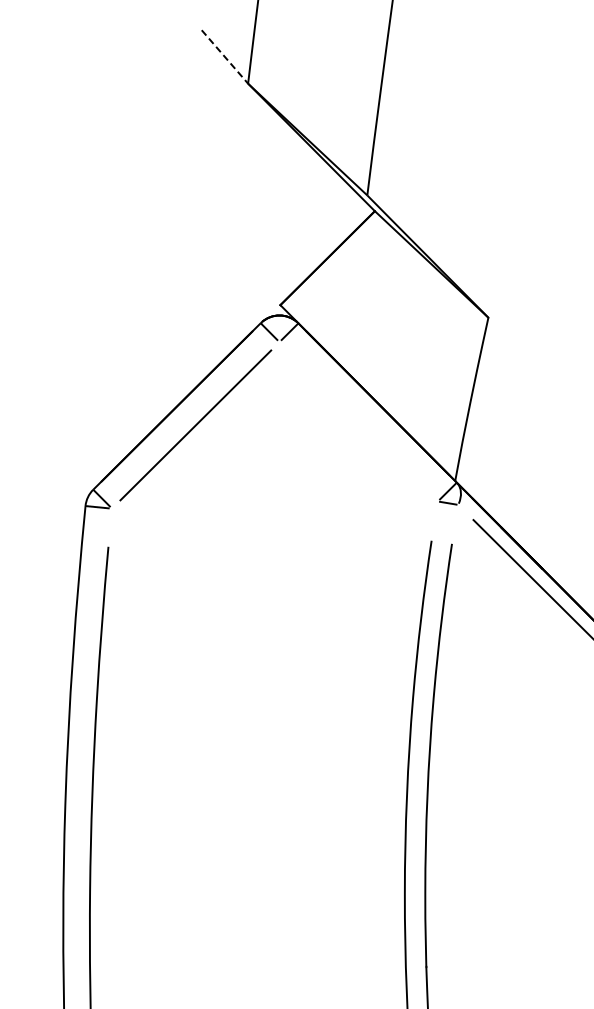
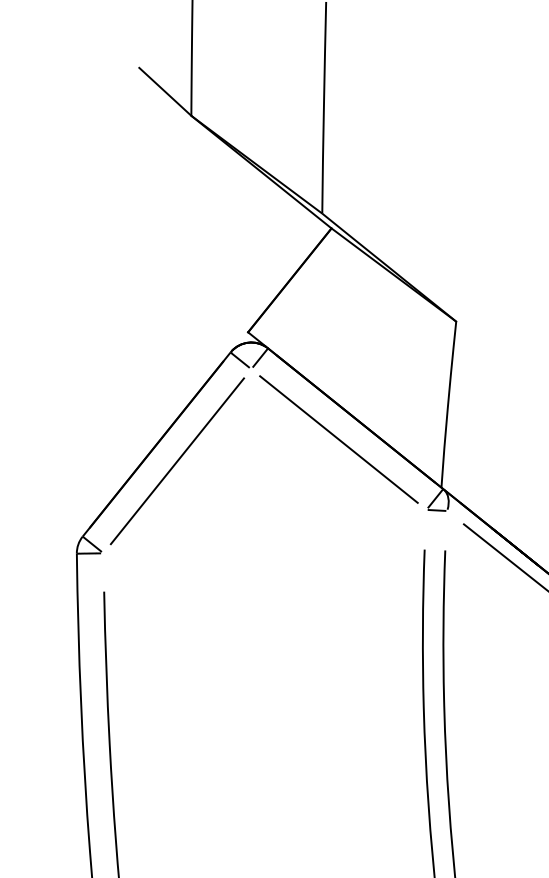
line: (225, 57) -> (165, 92), dashed -> solid
line: (358, 421) -> (338, 439), added

